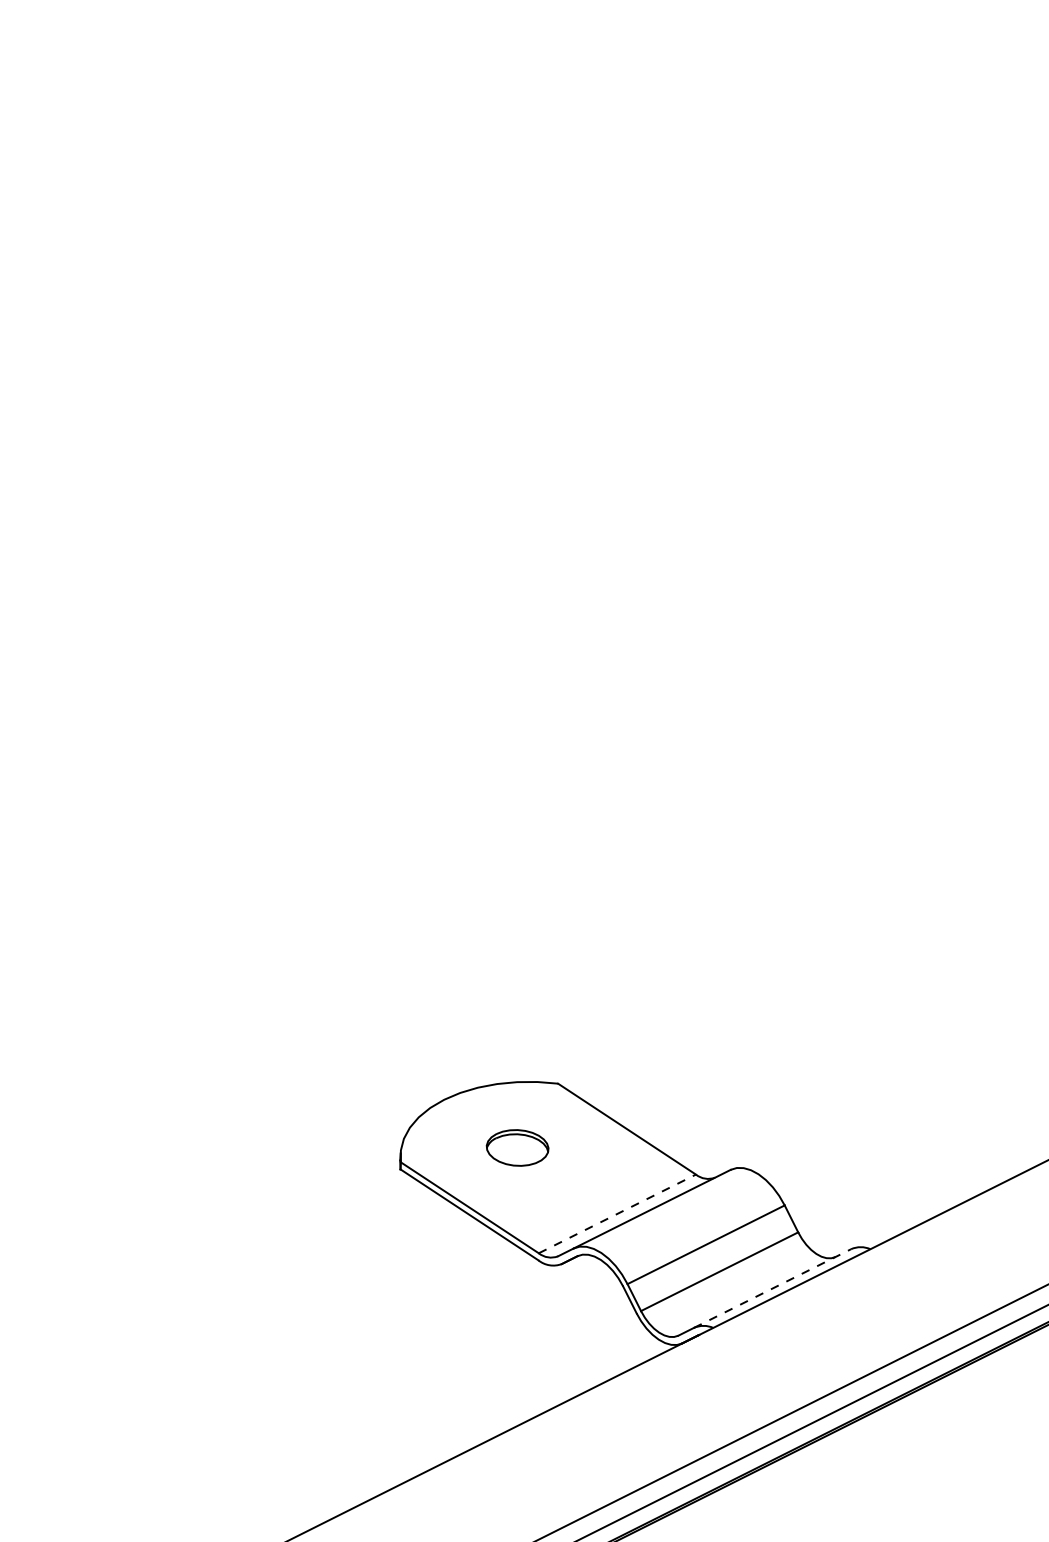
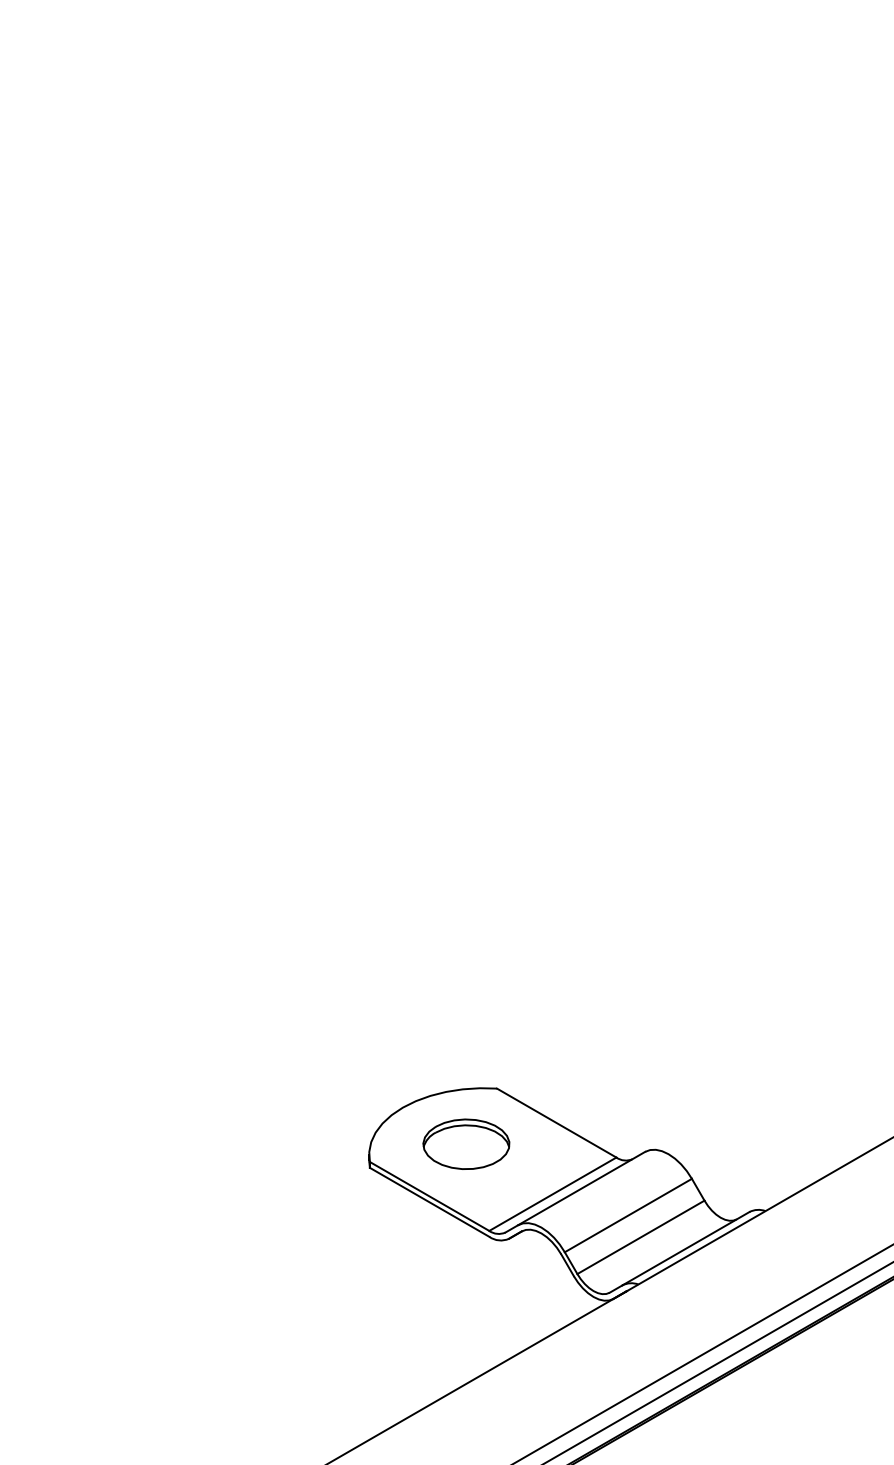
part: (517, 1147) -> (466, 1143), size x1.67
line: (618, 1213) -> (553, 1193), dashed -> solid
line: (773, 1288) -> (686, 1248), dashed -> solid

